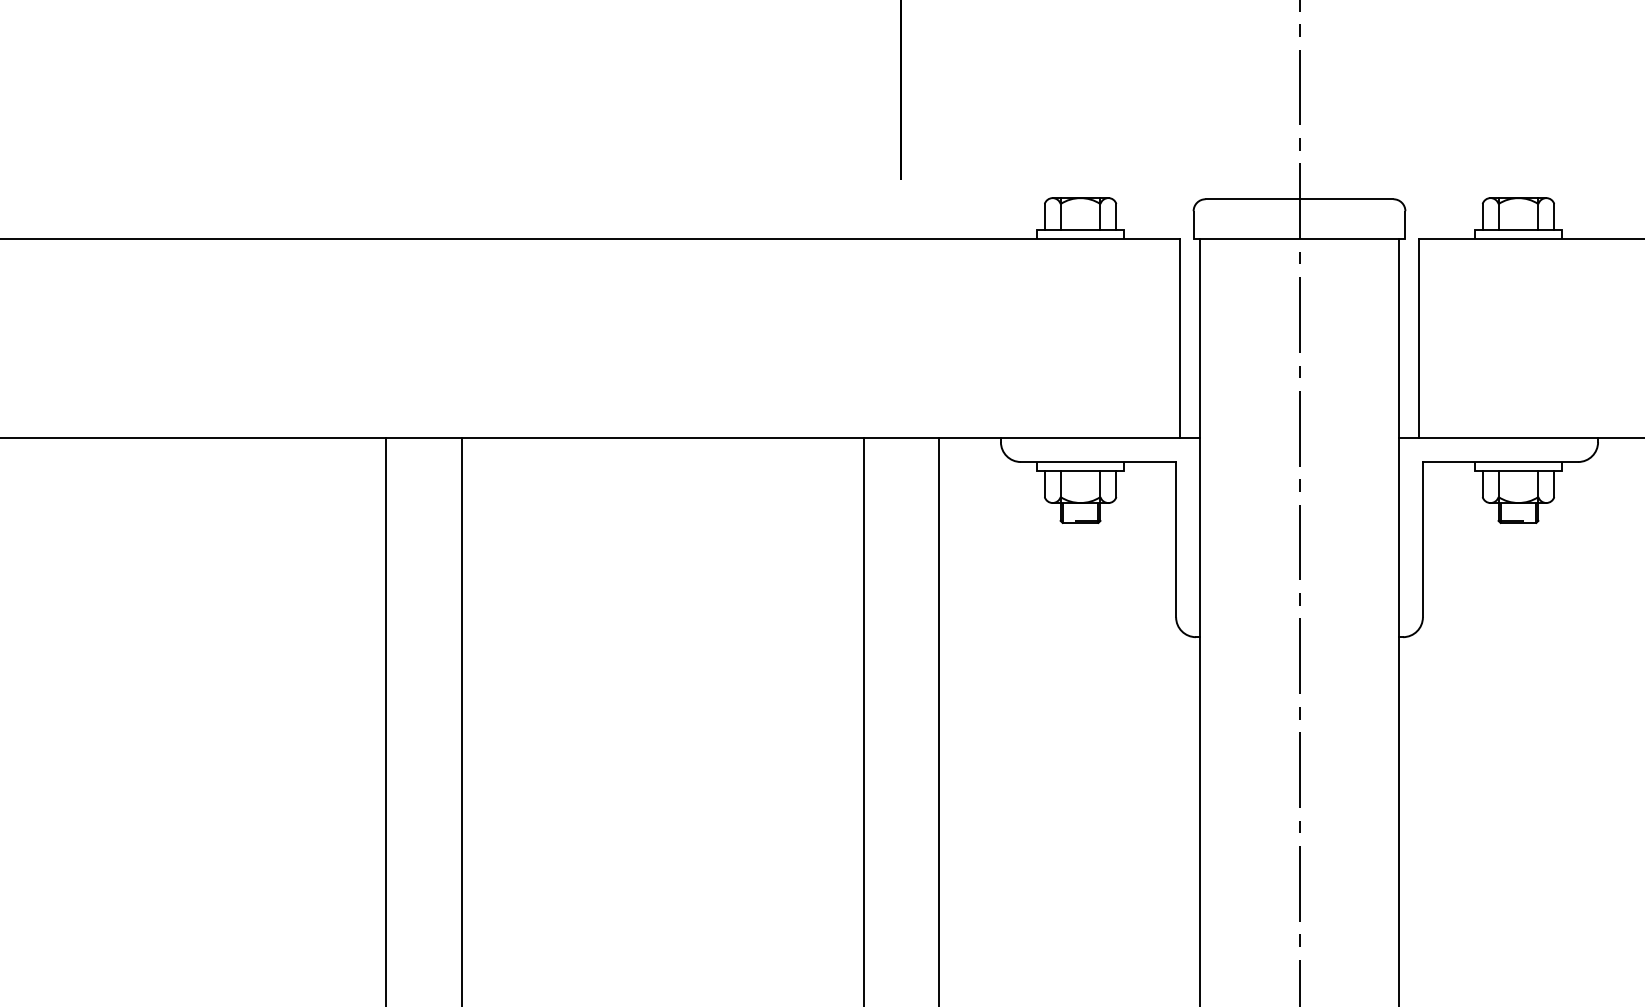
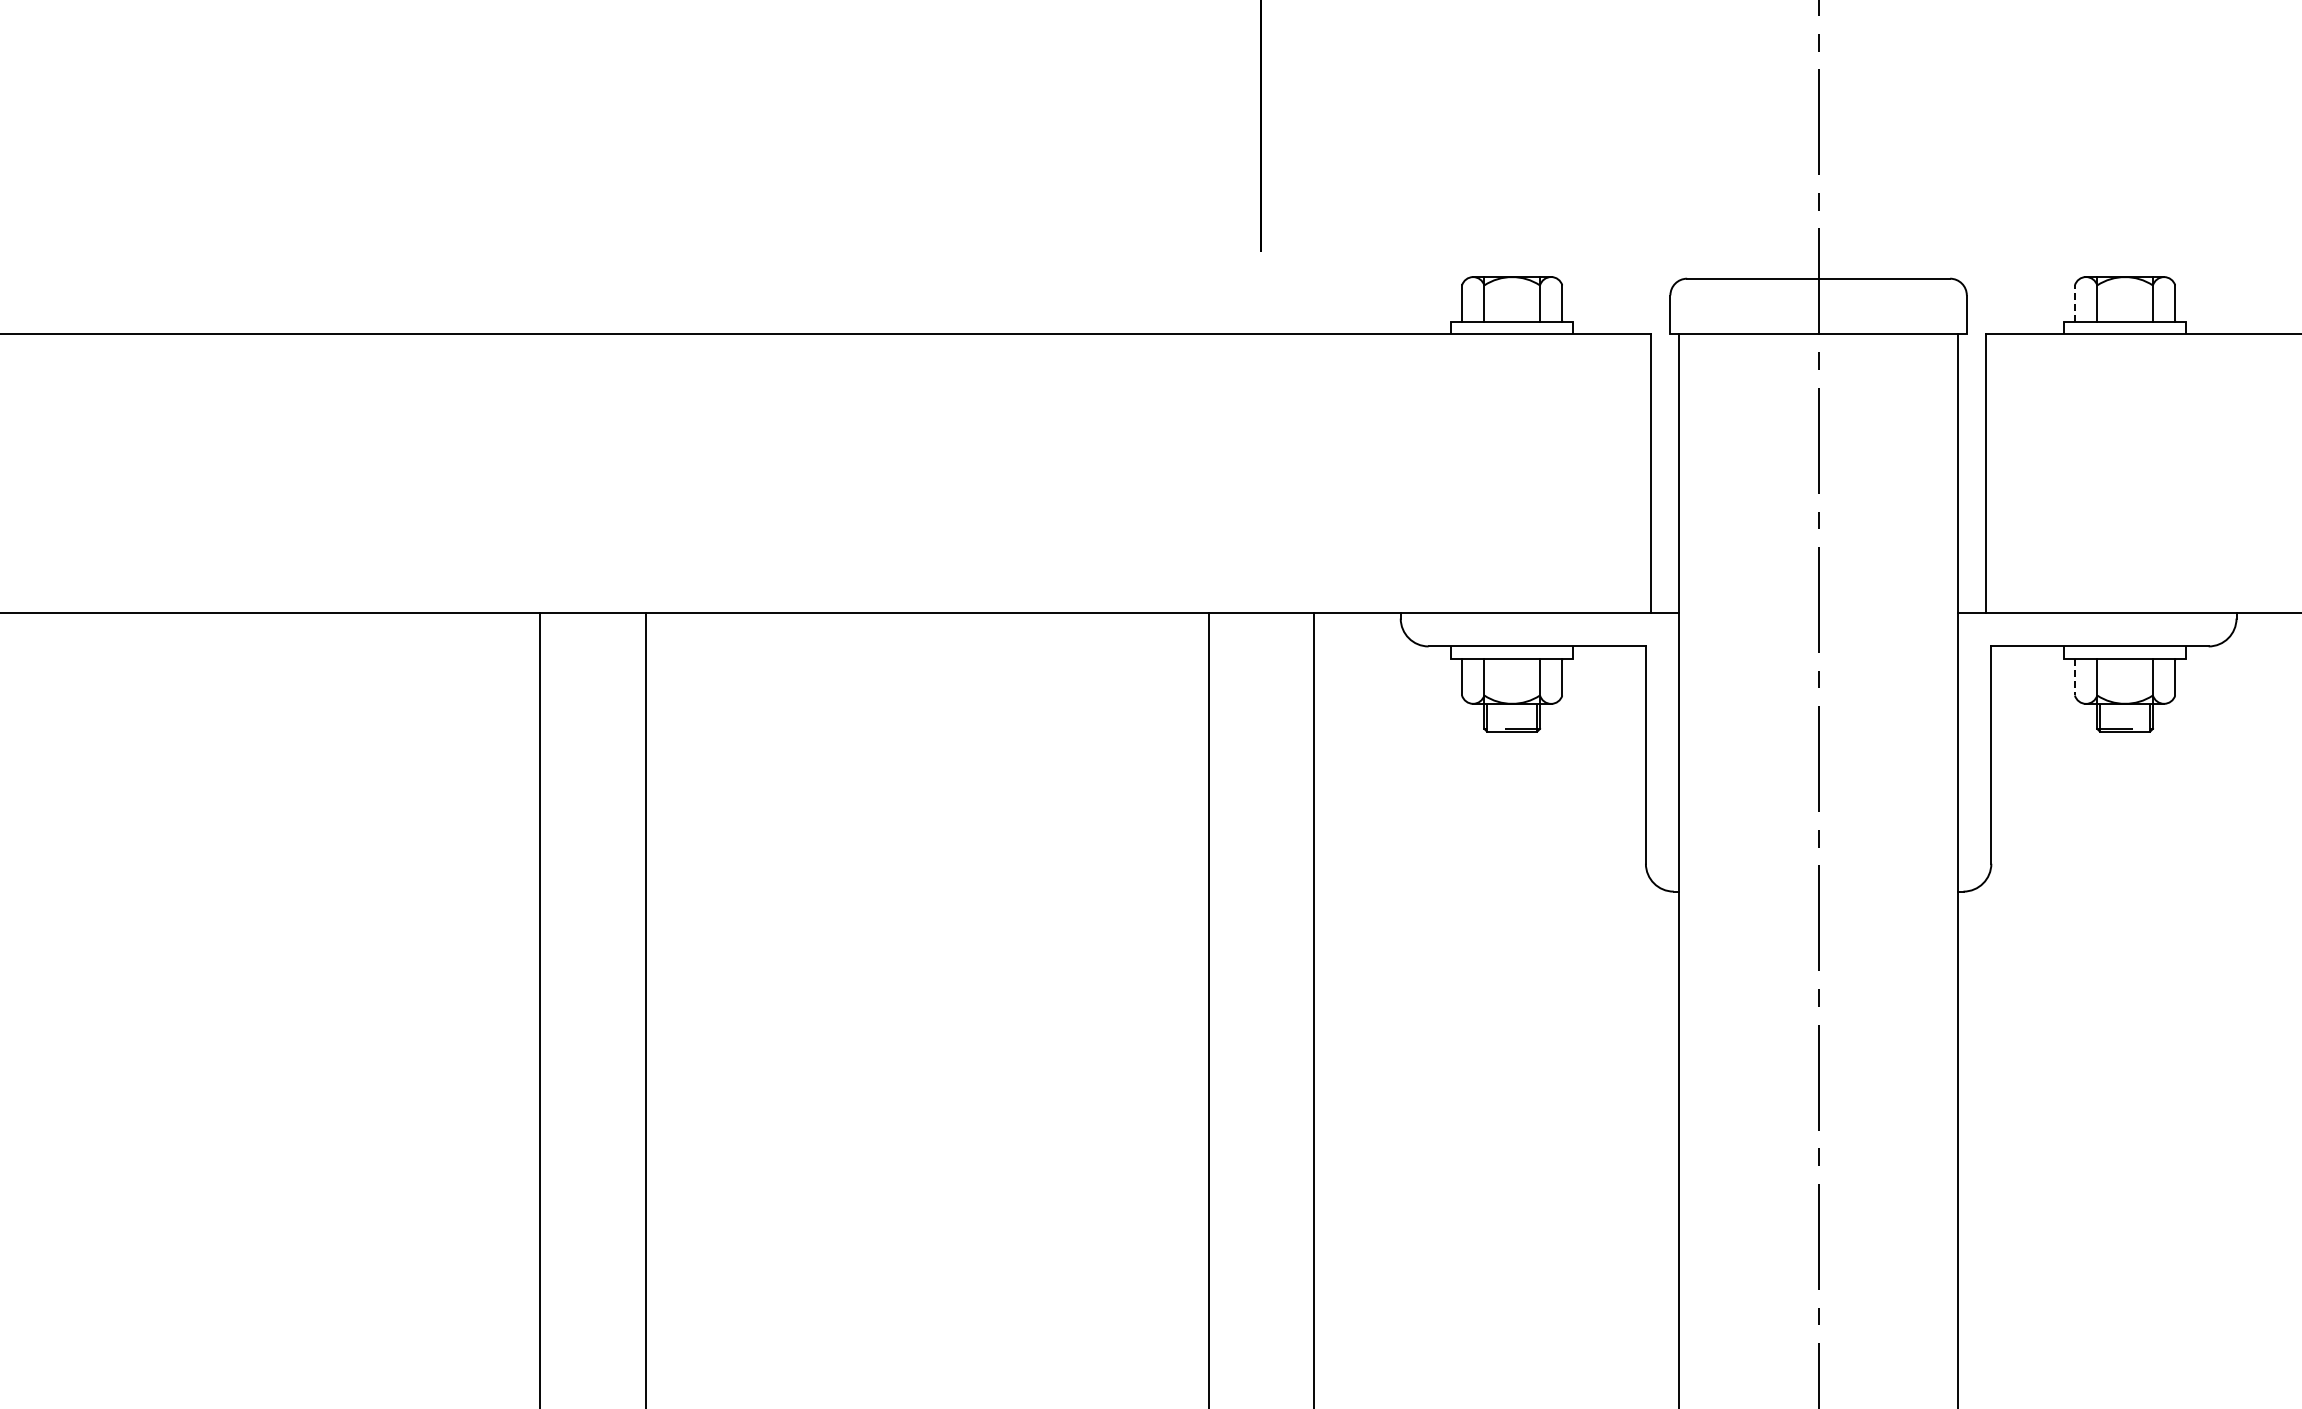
line: (1482, 216) -> (2074, 303), solid -> dashed
line: (1482, 484) -> (2074, 677), solid -> dashed

